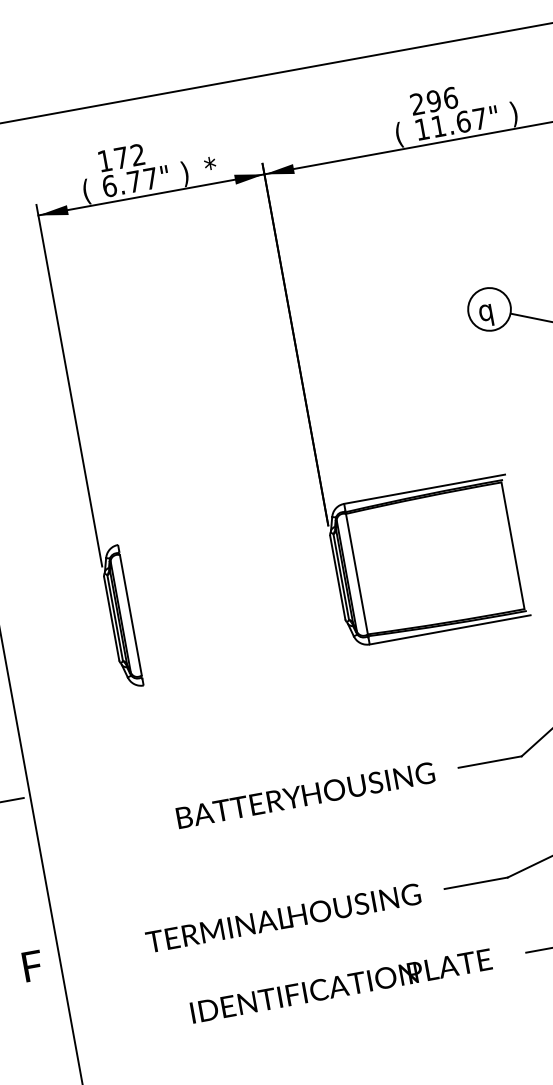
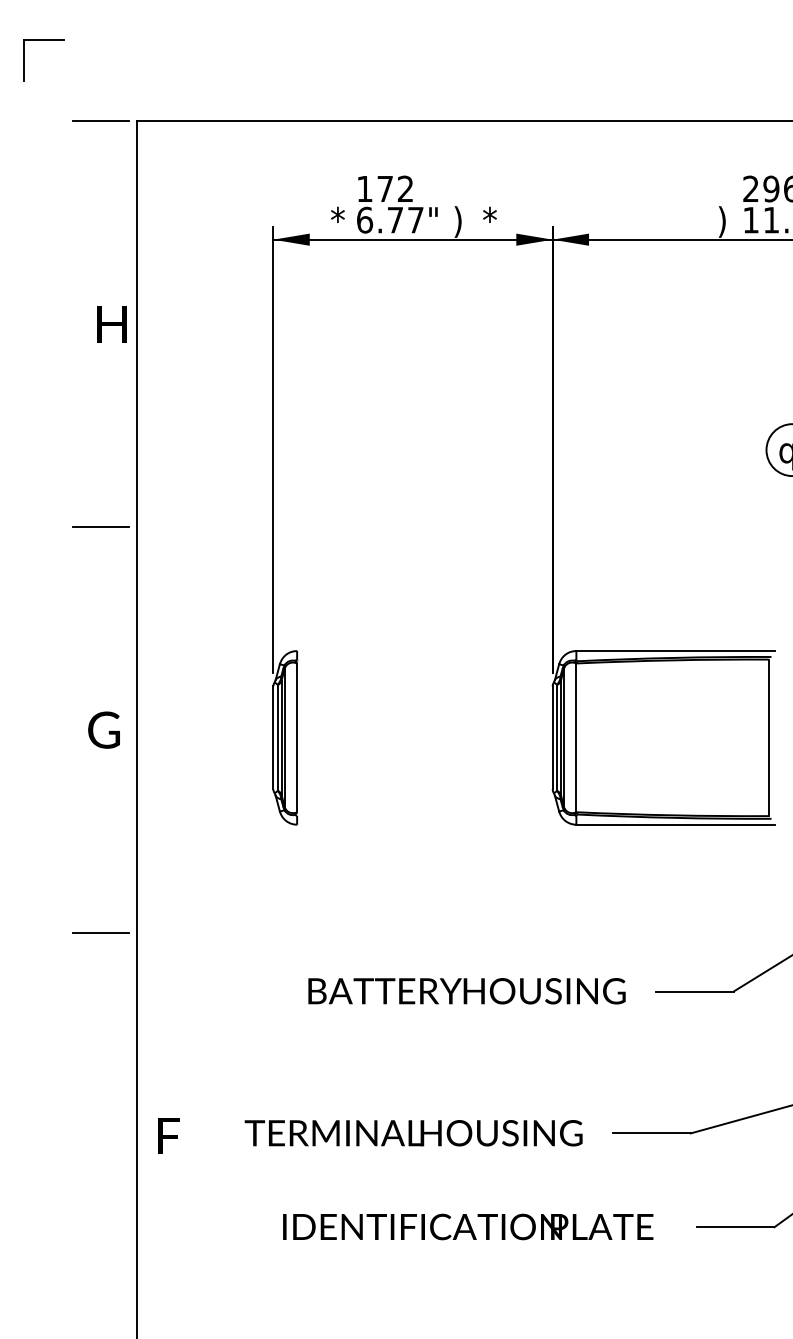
text: (398, 134) -> (721, 221), ( -> )
text: (87, 191) -> (337, 221), ( -> *
text: (32, 965) -> (168, 1135), moved

